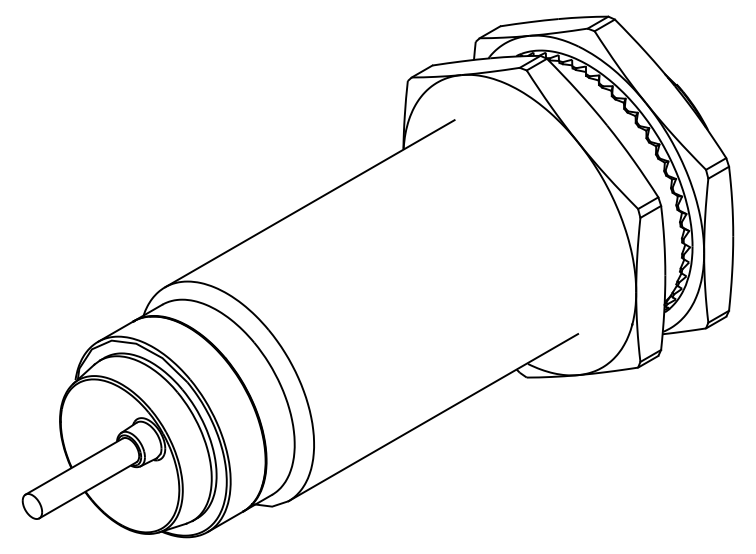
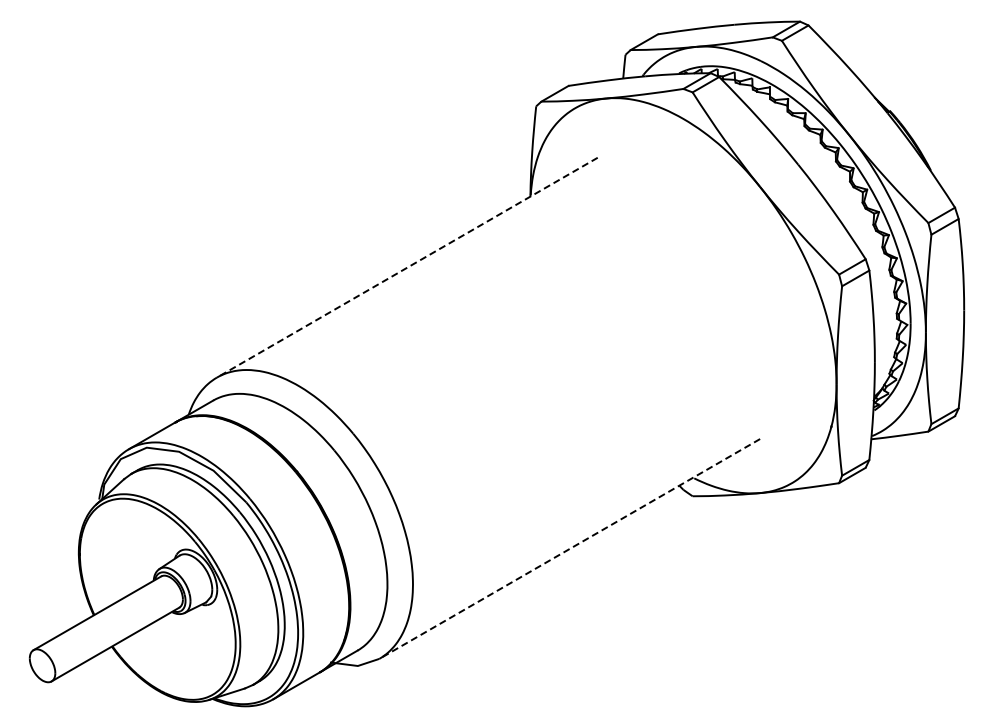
line: (309, 203) -> (407, 267), solid -> dashed
line: (433, 417) -> (569, 548), solid -> dashed

